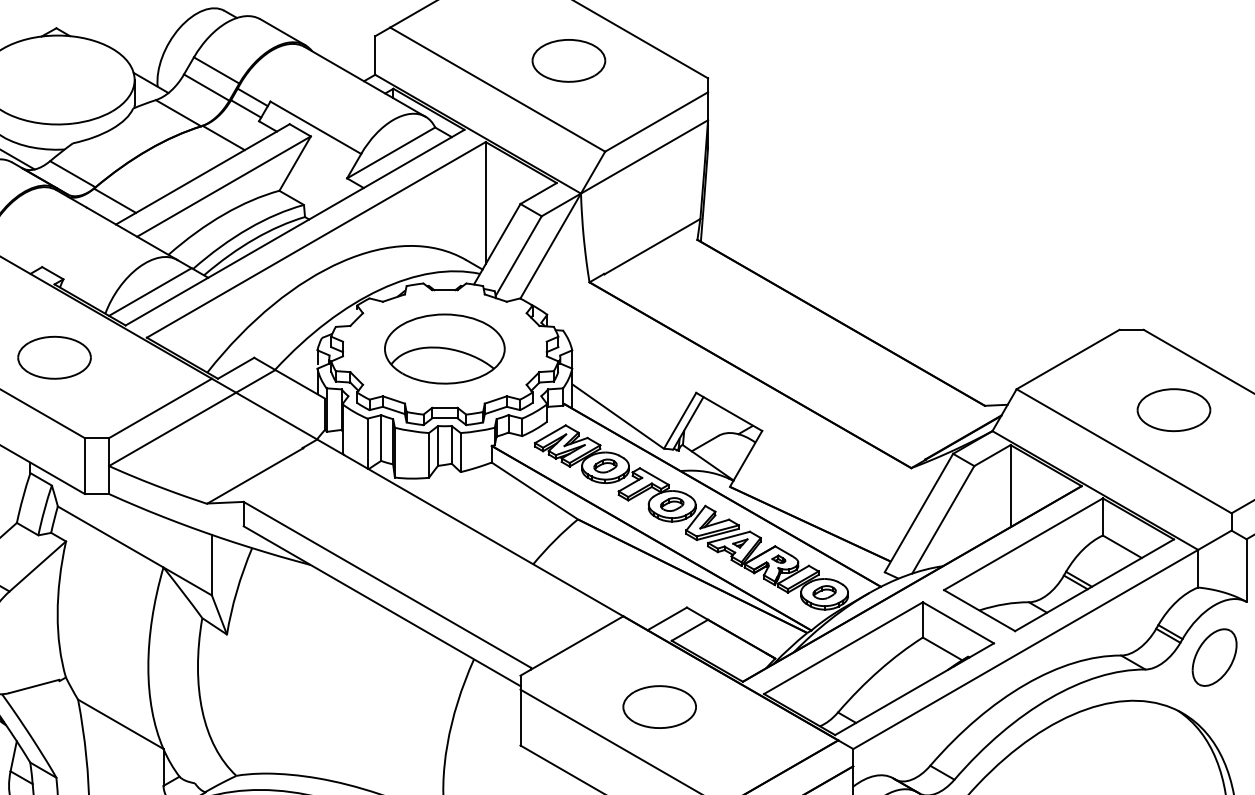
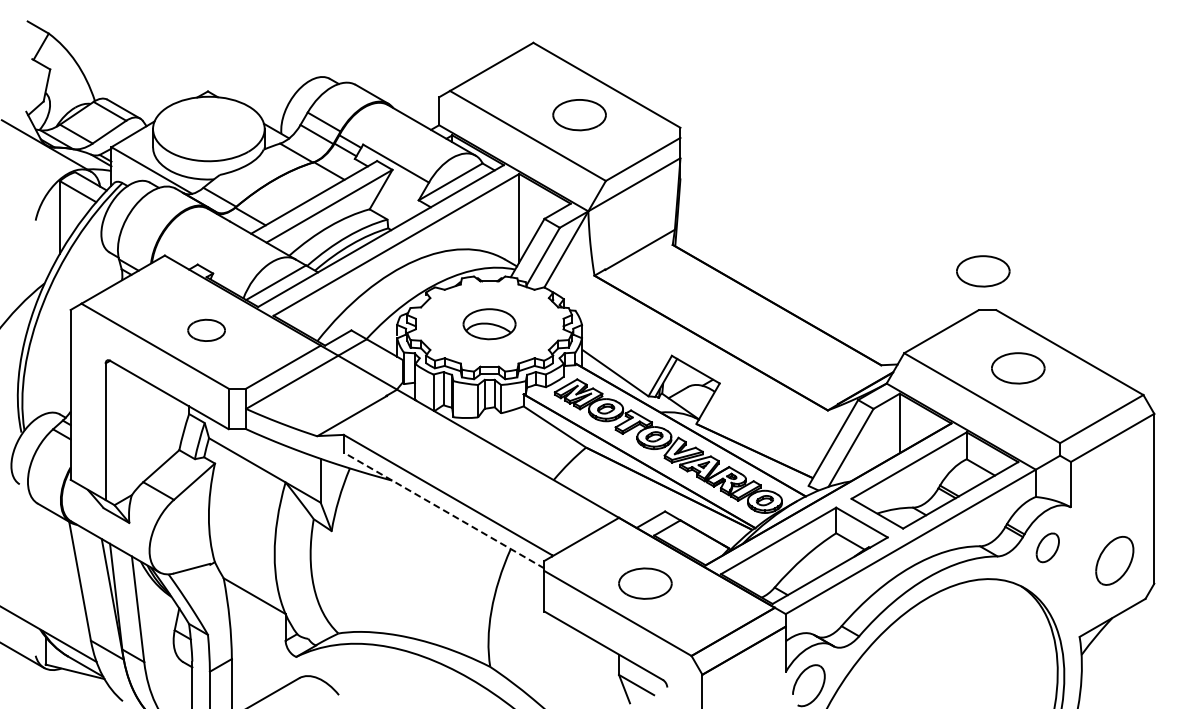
part: (1125, 276) -> (983, 271), added
part: (444, 349) -> (489, 324), size x0.6
part: (54, 357) -> (206, 330), size x0.7
line: (382, 606) -> (444, 510), solid -> dashed
part: (1214, 657) -> (1047, 547), size x0.7

